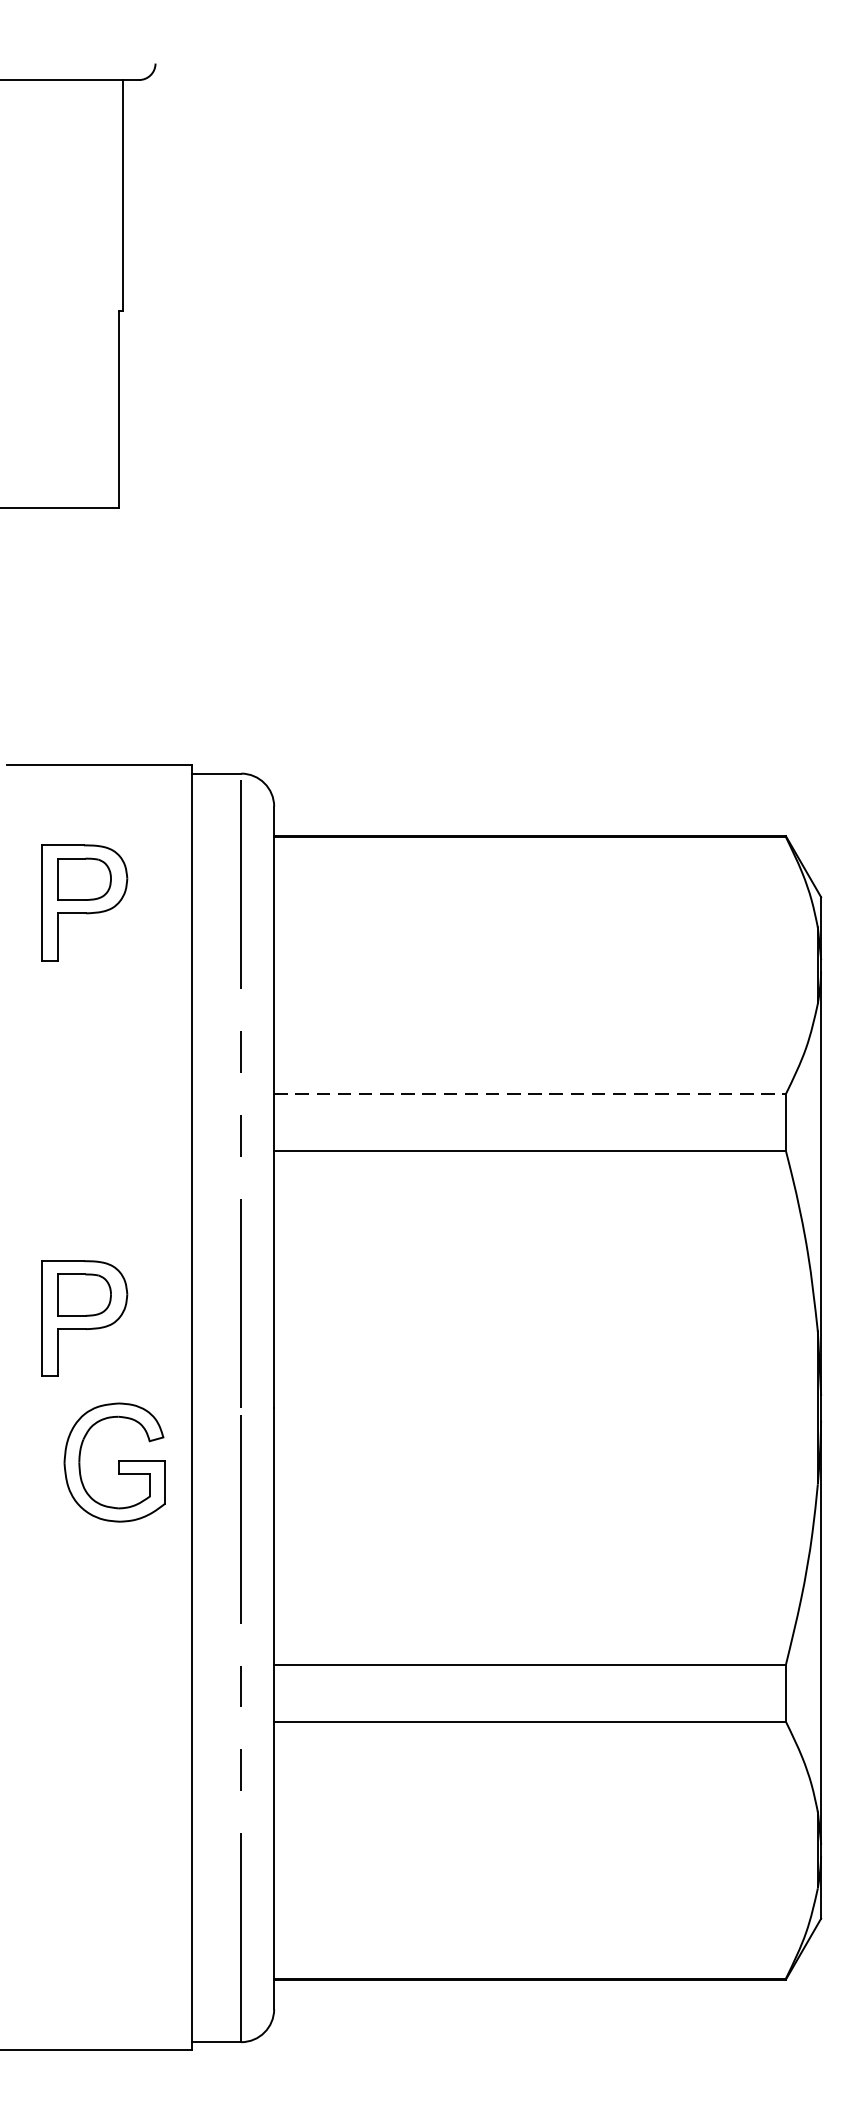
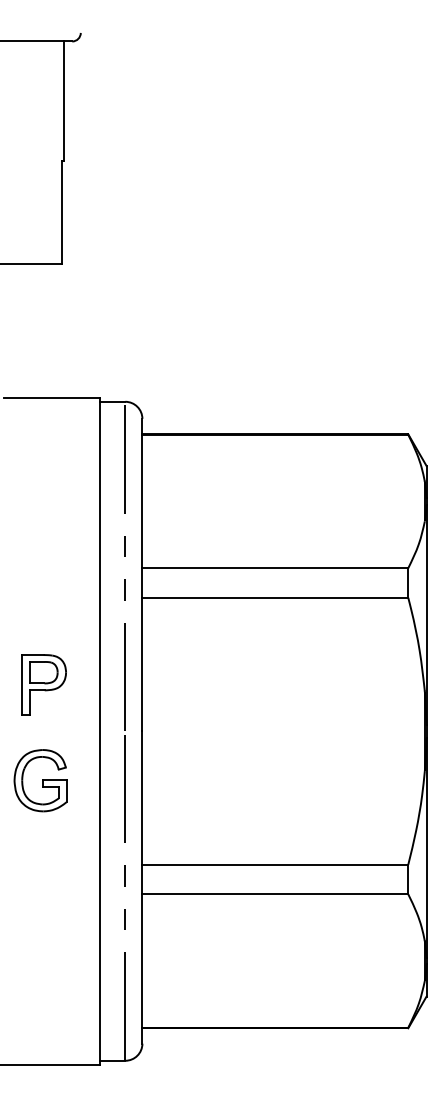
part: (83, 902) -> (43, 468), removed
line: (530, 1094) -> (275, 568), dashed -> solid
part: (114, 1462) -> (40, 780), moved

